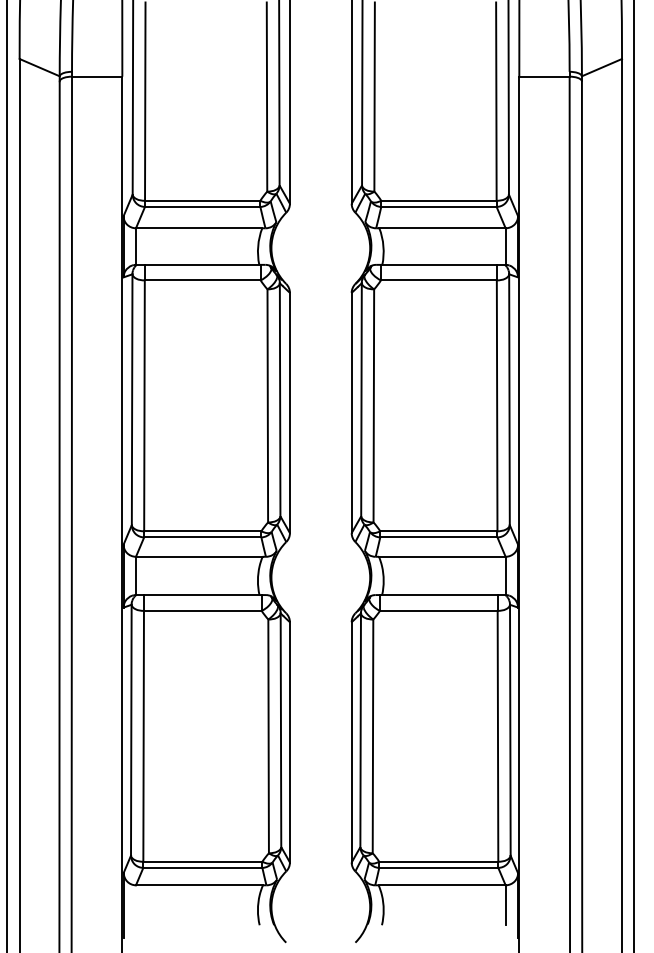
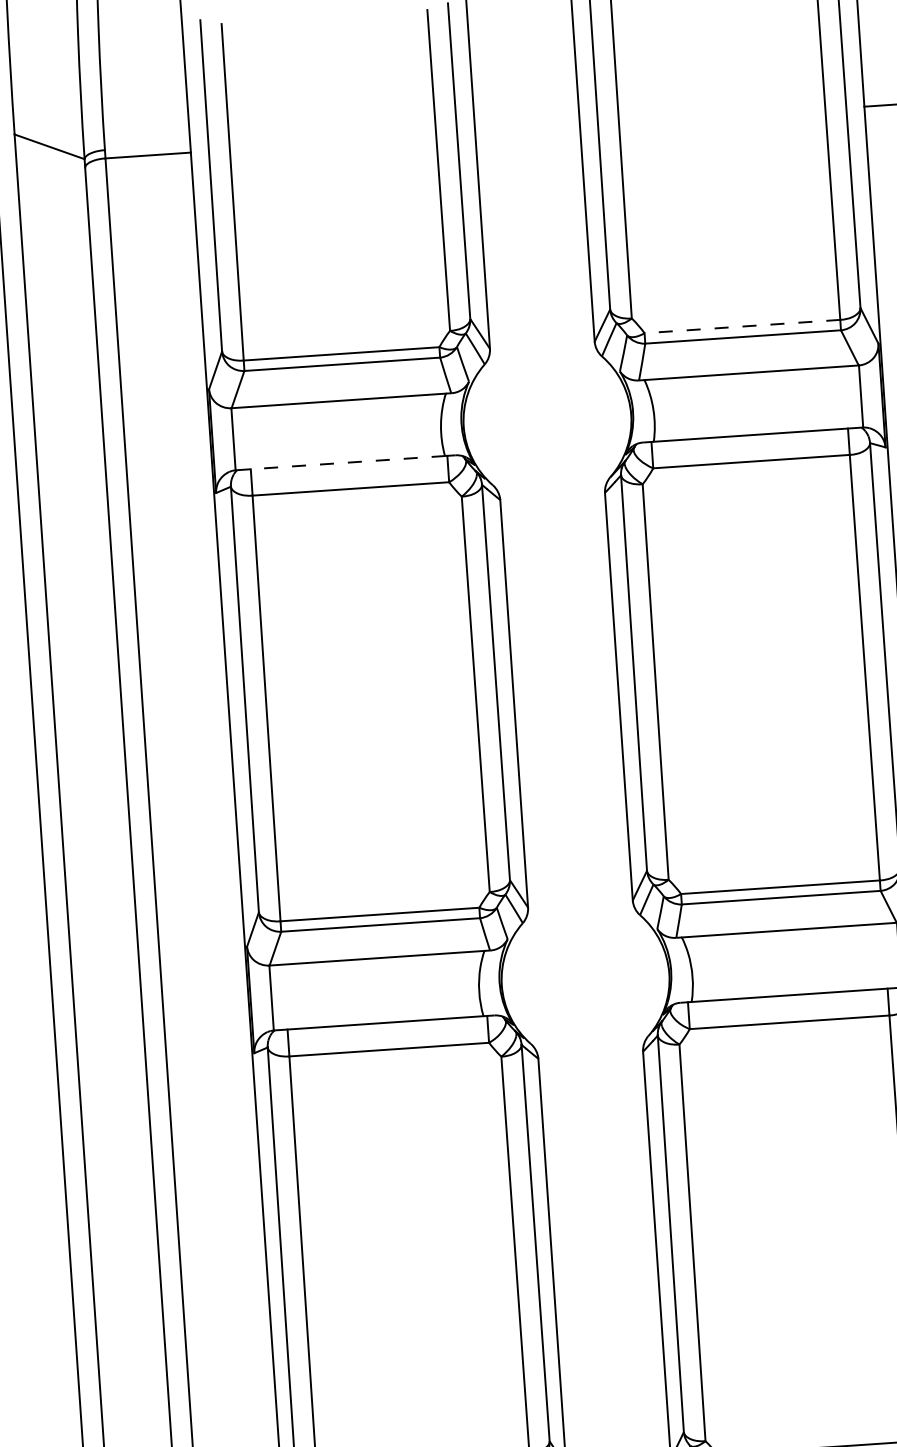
line: (438, 200) -> (741, 326), solid -> dashed
line: (197, 264) -> (340, 462), solid -> dashed

